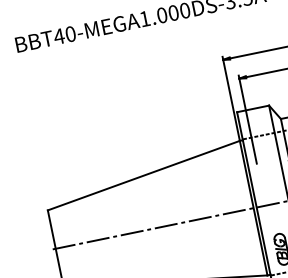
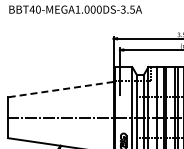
line: (143, 175) -> (60, 89), solid -> dashed

